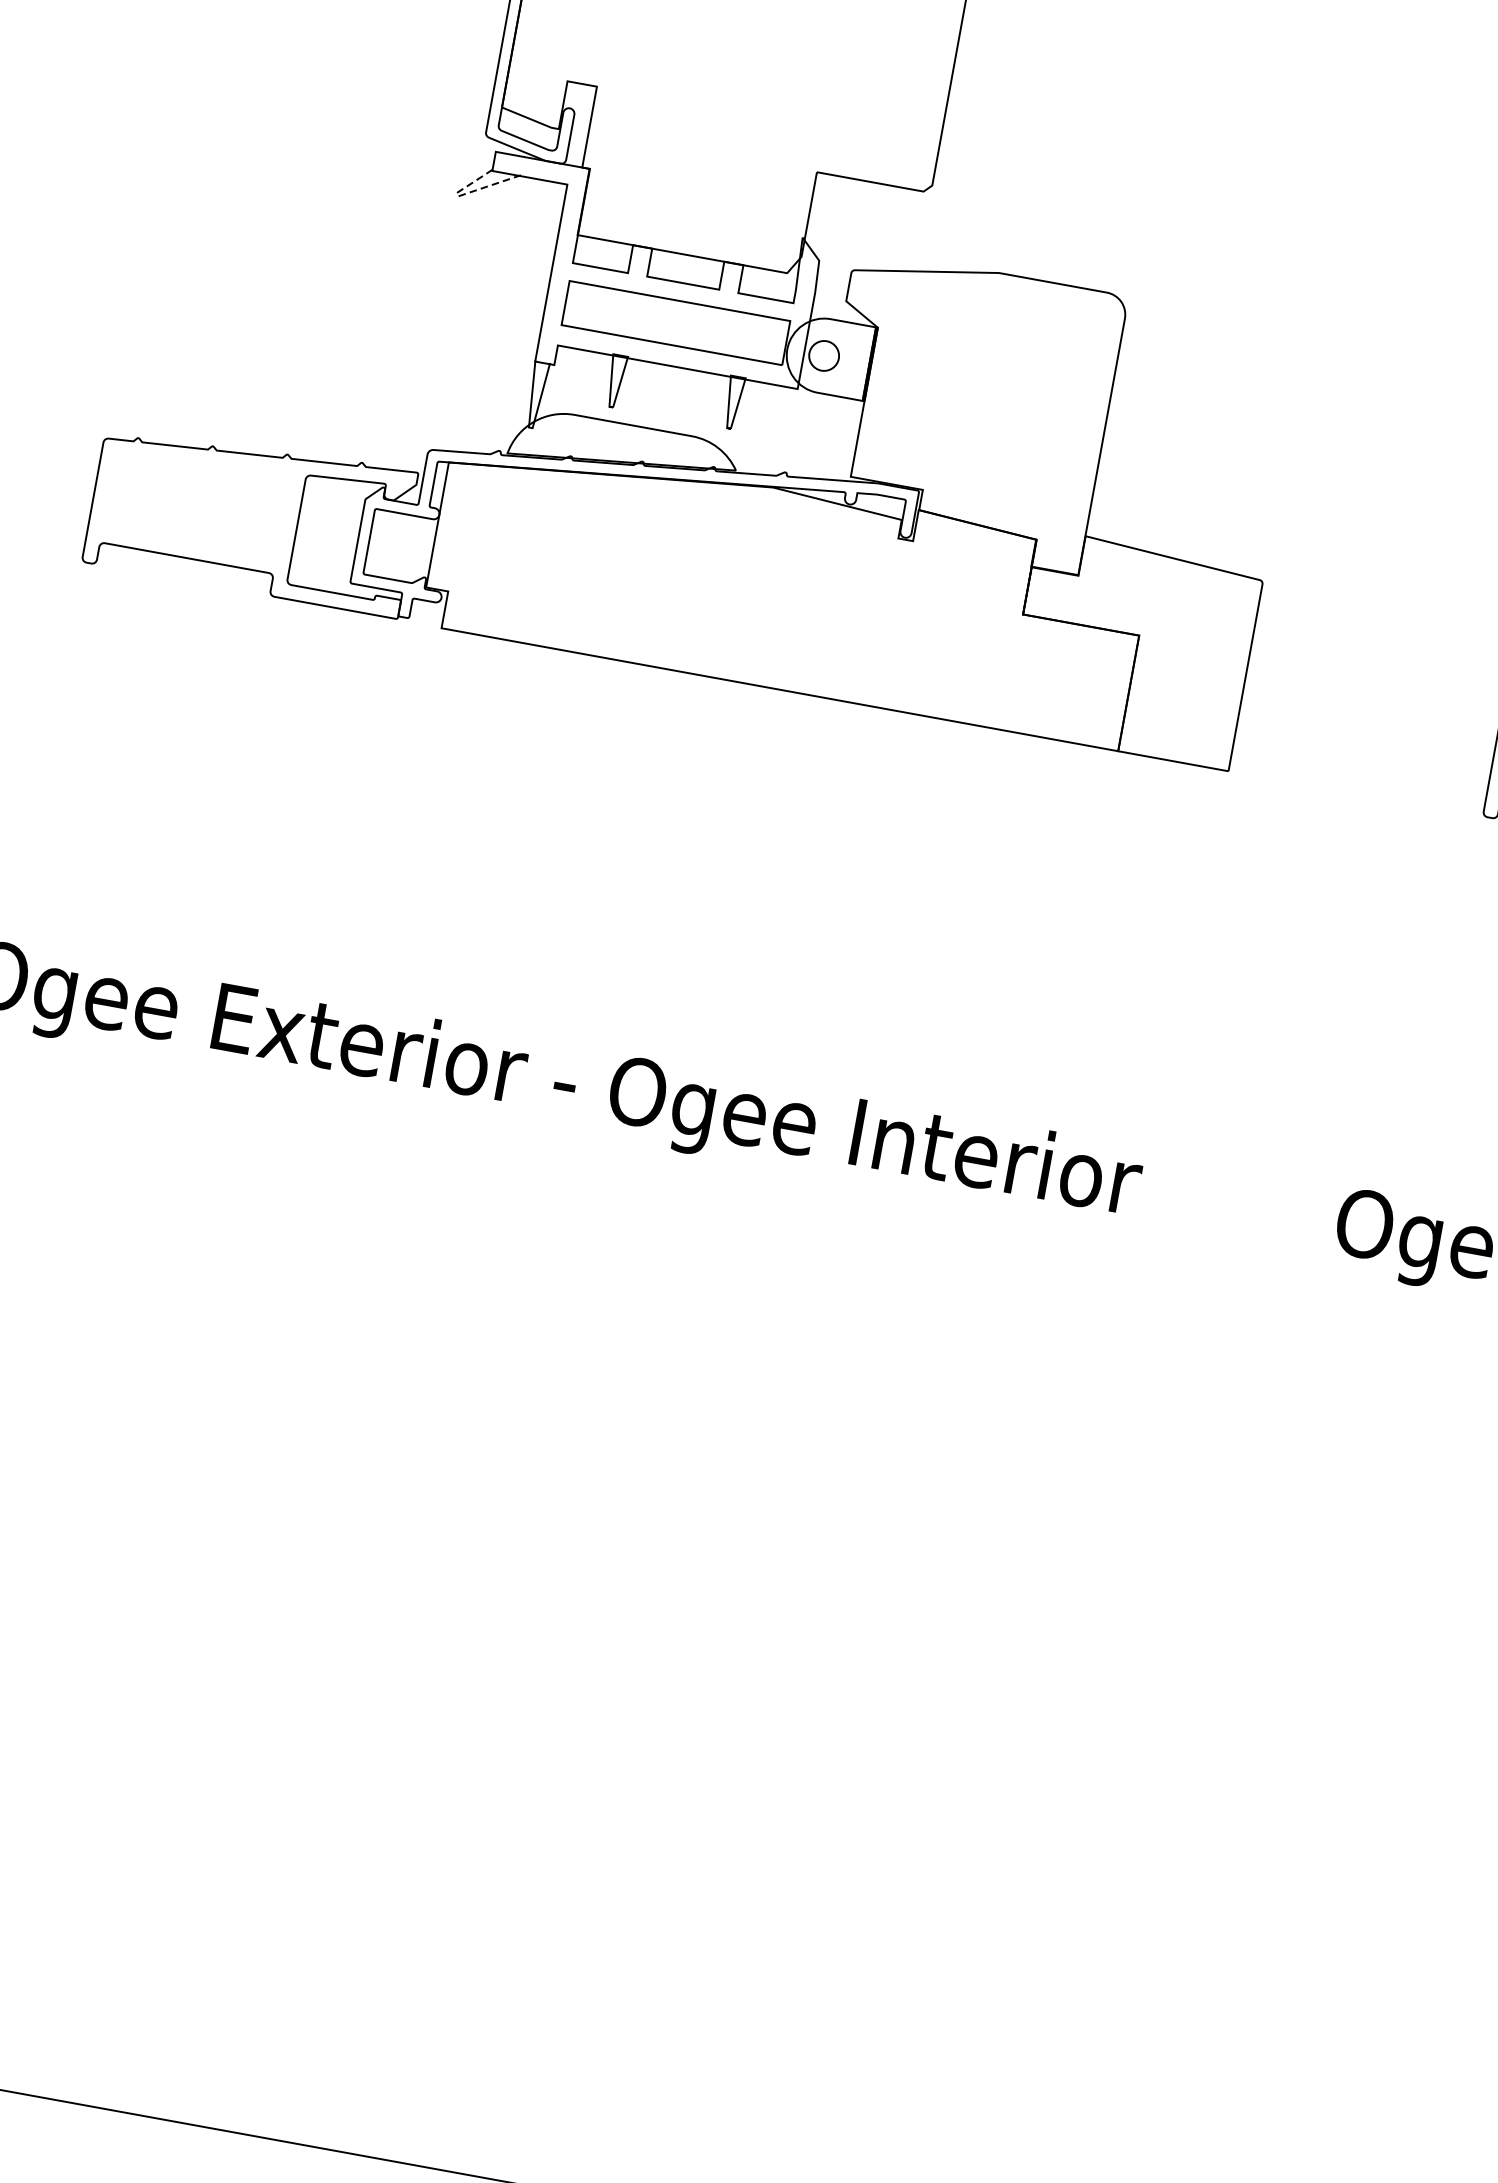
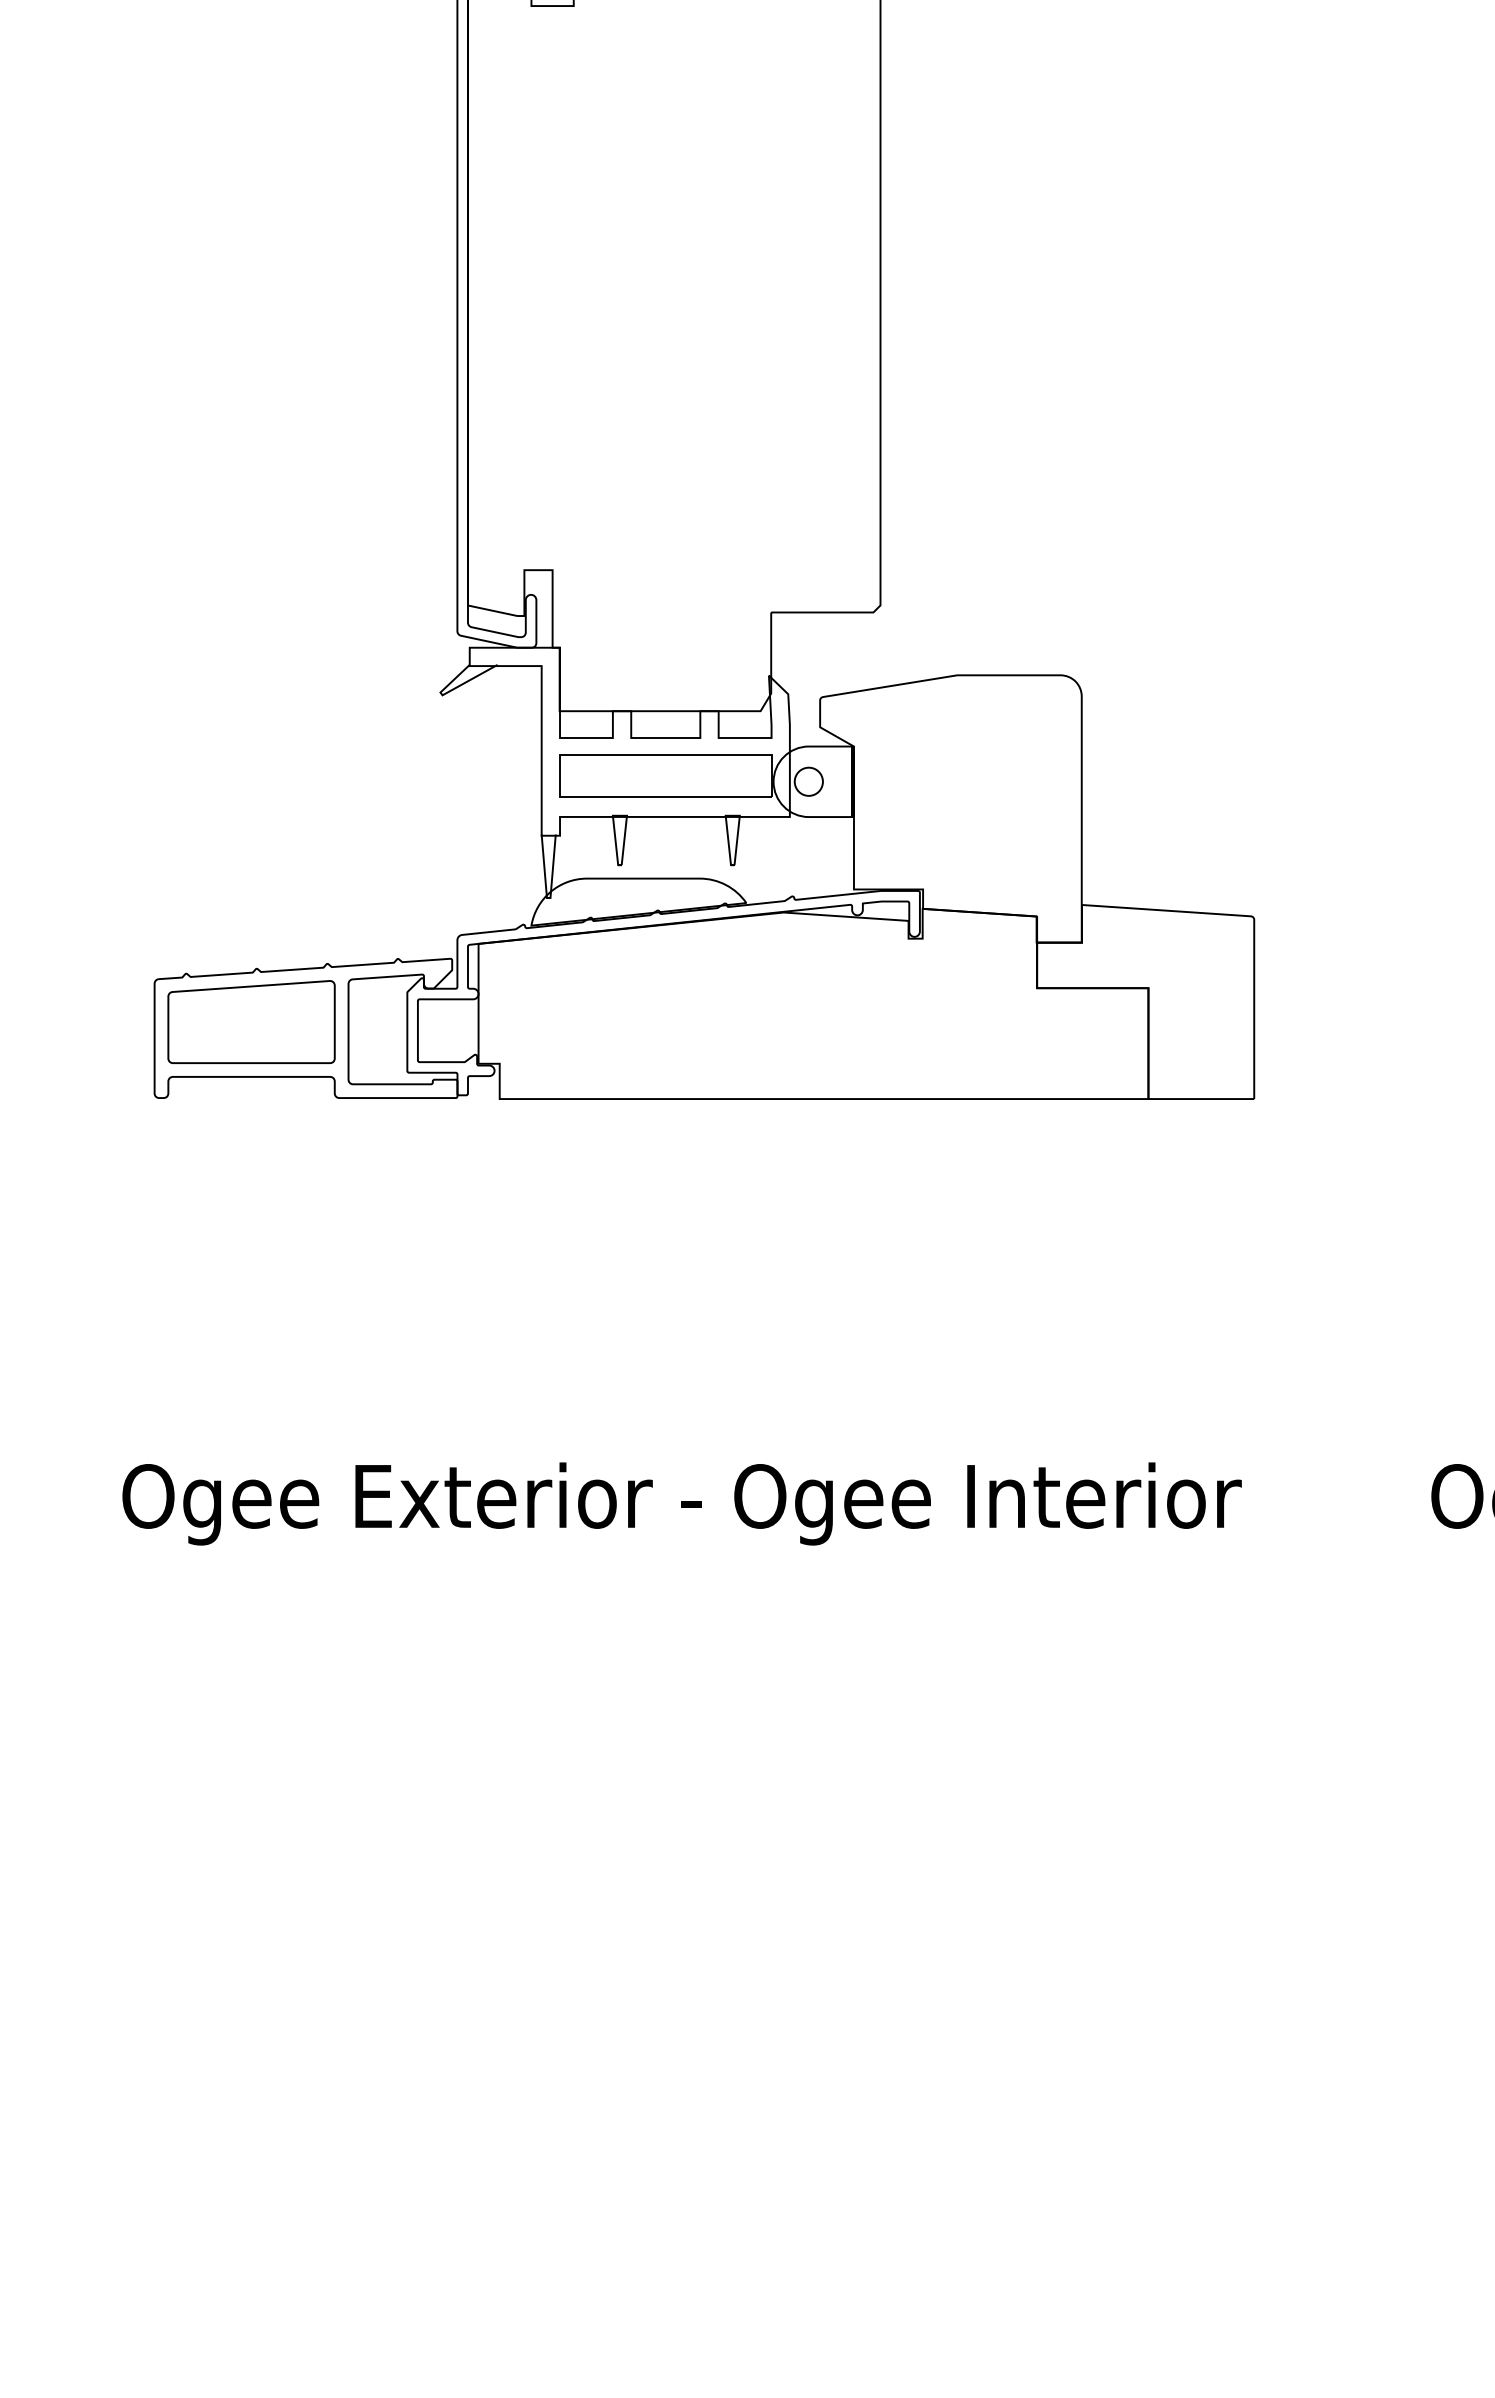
line: (466, 193) -> (449, 691), dashed -> solid
part: (197, 500) -> (251, 1021), added

